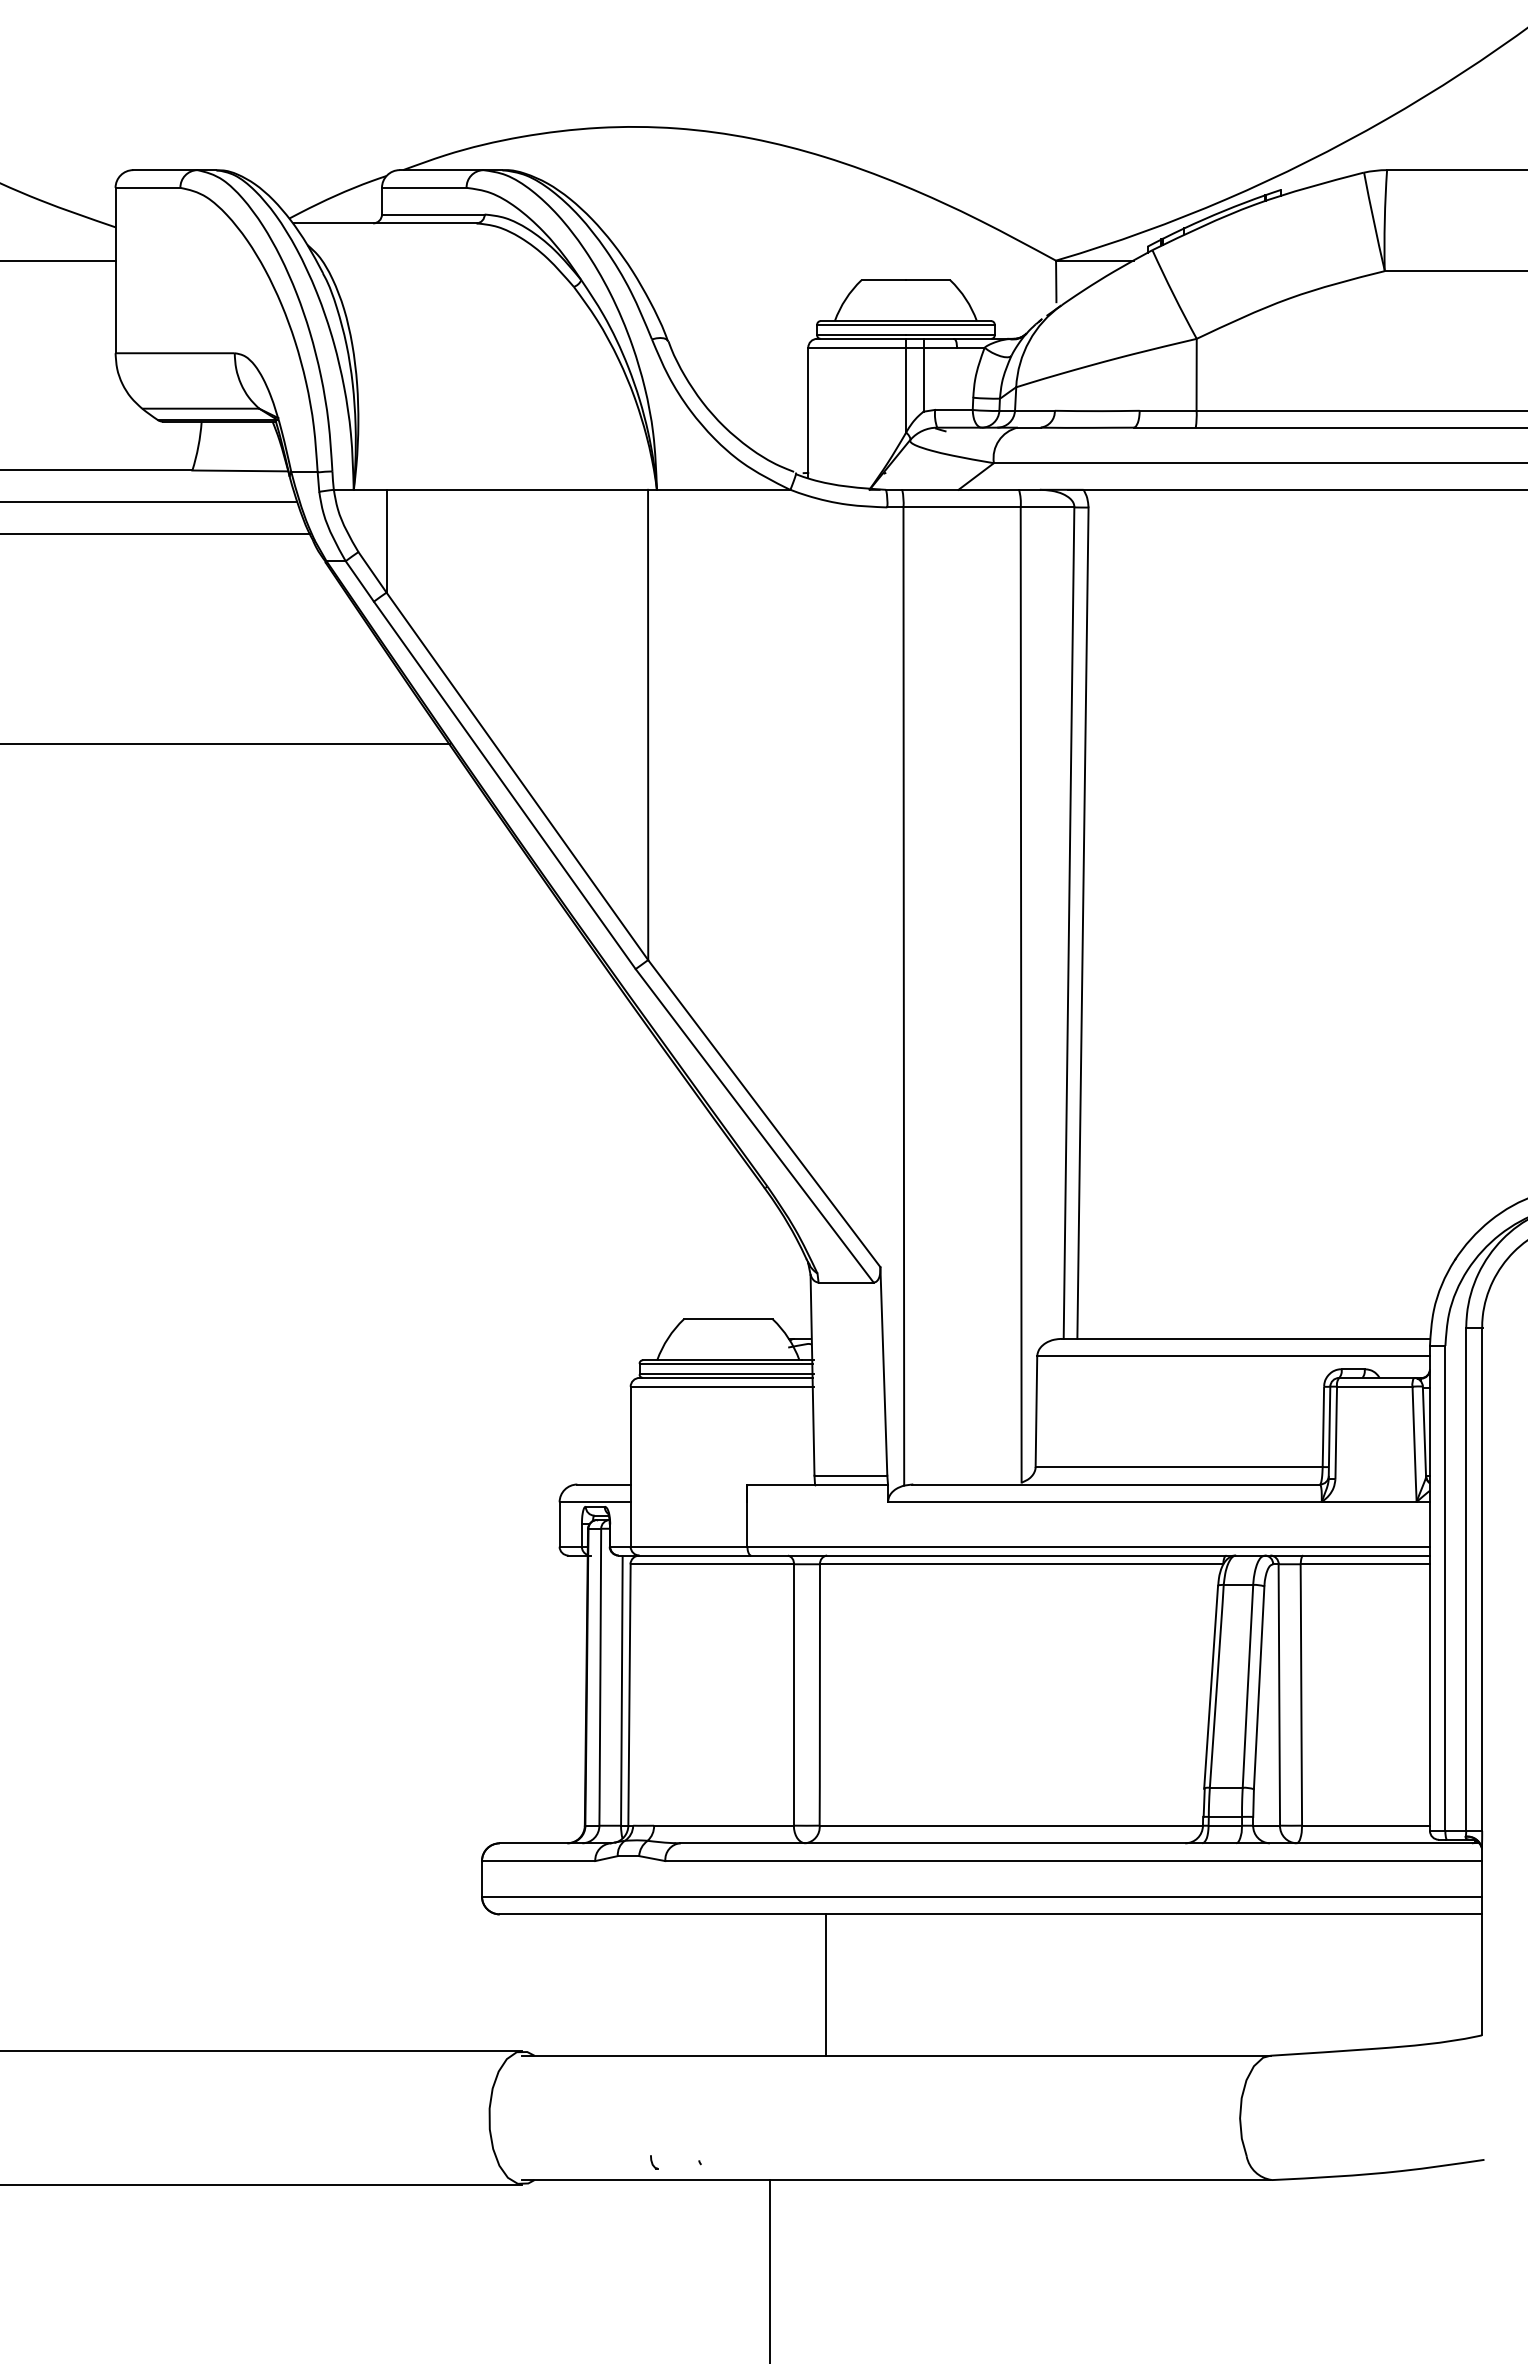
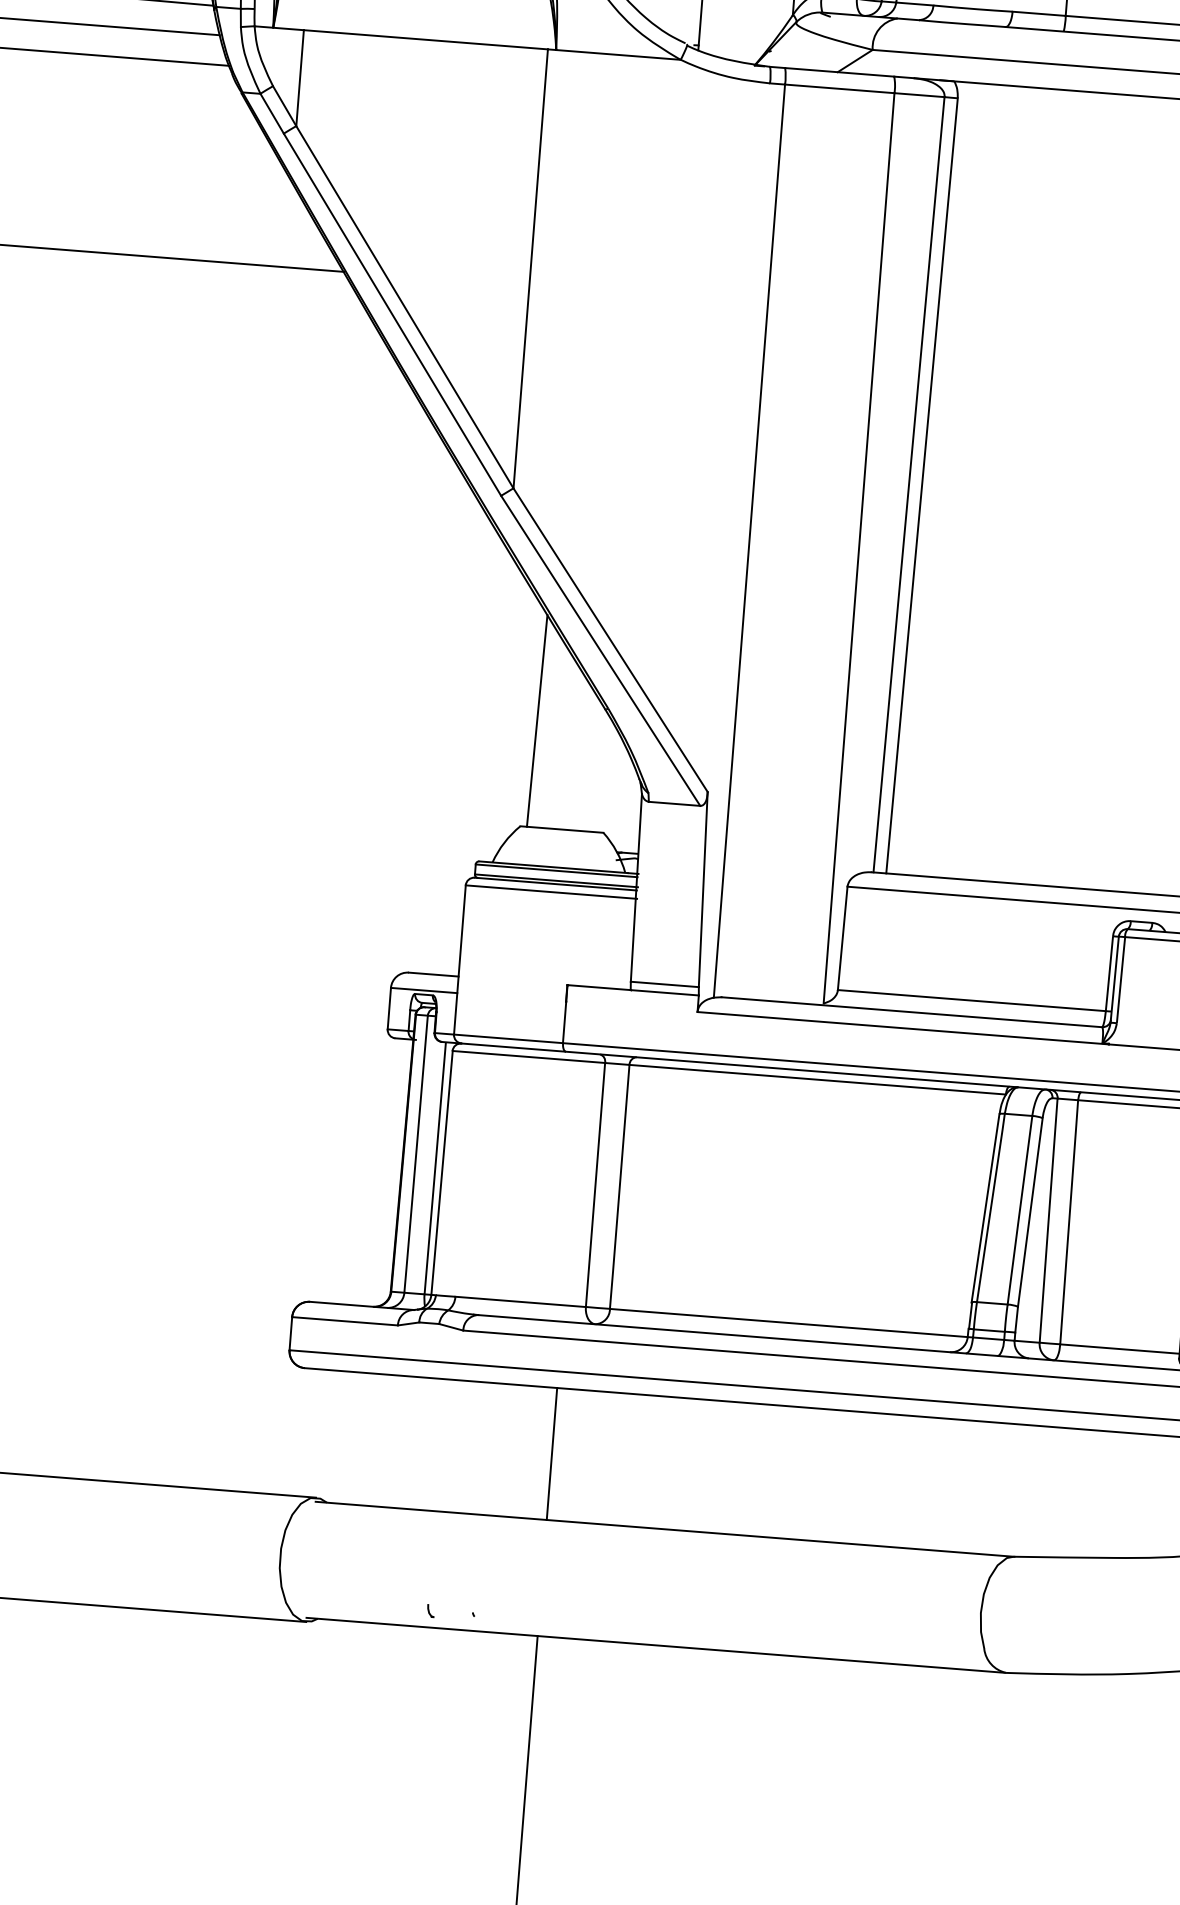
line: (692, 1205) -> (536, 720), added
line: (826, 1984) -> (552, 1453), moved

